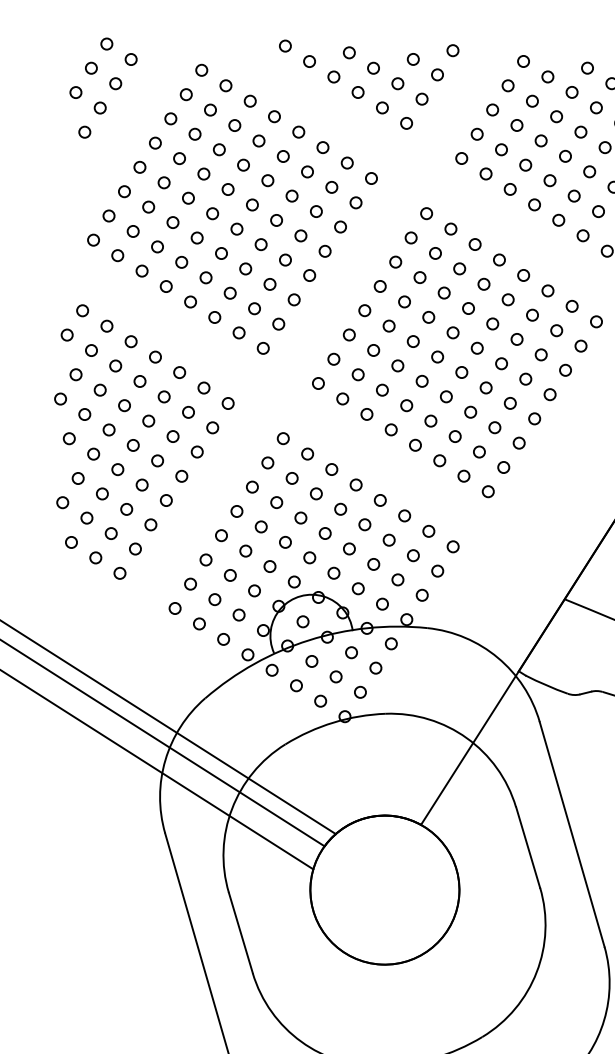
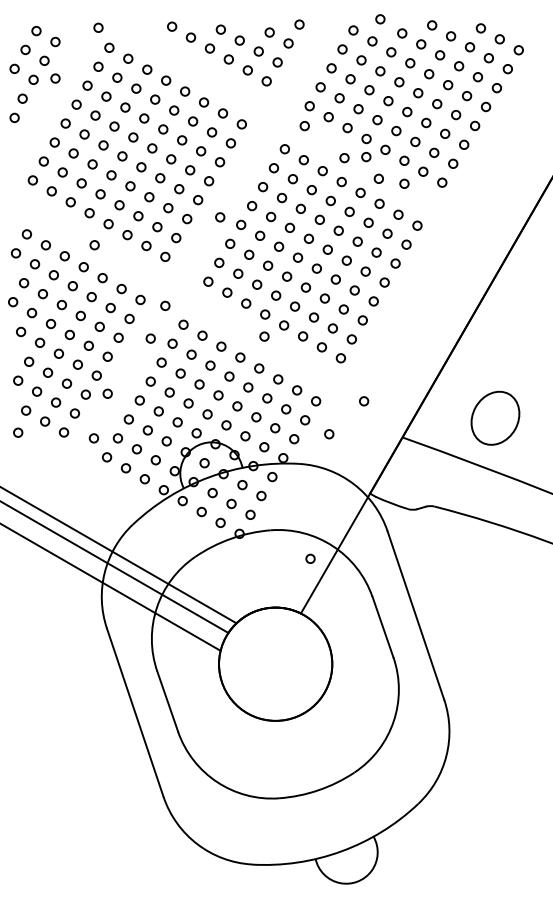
circle: (188, 42) -> (98, 27), added
circle: (559, 48) -> (380, 19), added
circle: (129, 107) -> (55, 78), added
circle: (72, 156) -> (14, 117), added
circle: (453, 184) -> (304, 126), added
circle: (504, 229) -> (344, 158), added
circle: (533, 229) -> (366, 157), added
circle: (547, 257) -> (378, 178), added
circle: (581, 265) -> (404, 183), added
circle: (338, 299) -> (220, 217), added
circle: (170, 329) -> (94, 245), added
circle: (260, 412) -> (165, 305), added
circle: (239, 454) -> (150, 338), added
circle: (389, 458) -> (264, 336), added
circle: (179, 524) -> (107, 393), added
circle: (516, 549) -> (364, 401), added
circle: (60, 570) -> (18, 432), added
circle: (158, 582) -> (93, 438), added
circle: (468, 591) -> (329, 434), added
circle: (436, 753) -> (310, 558), added

